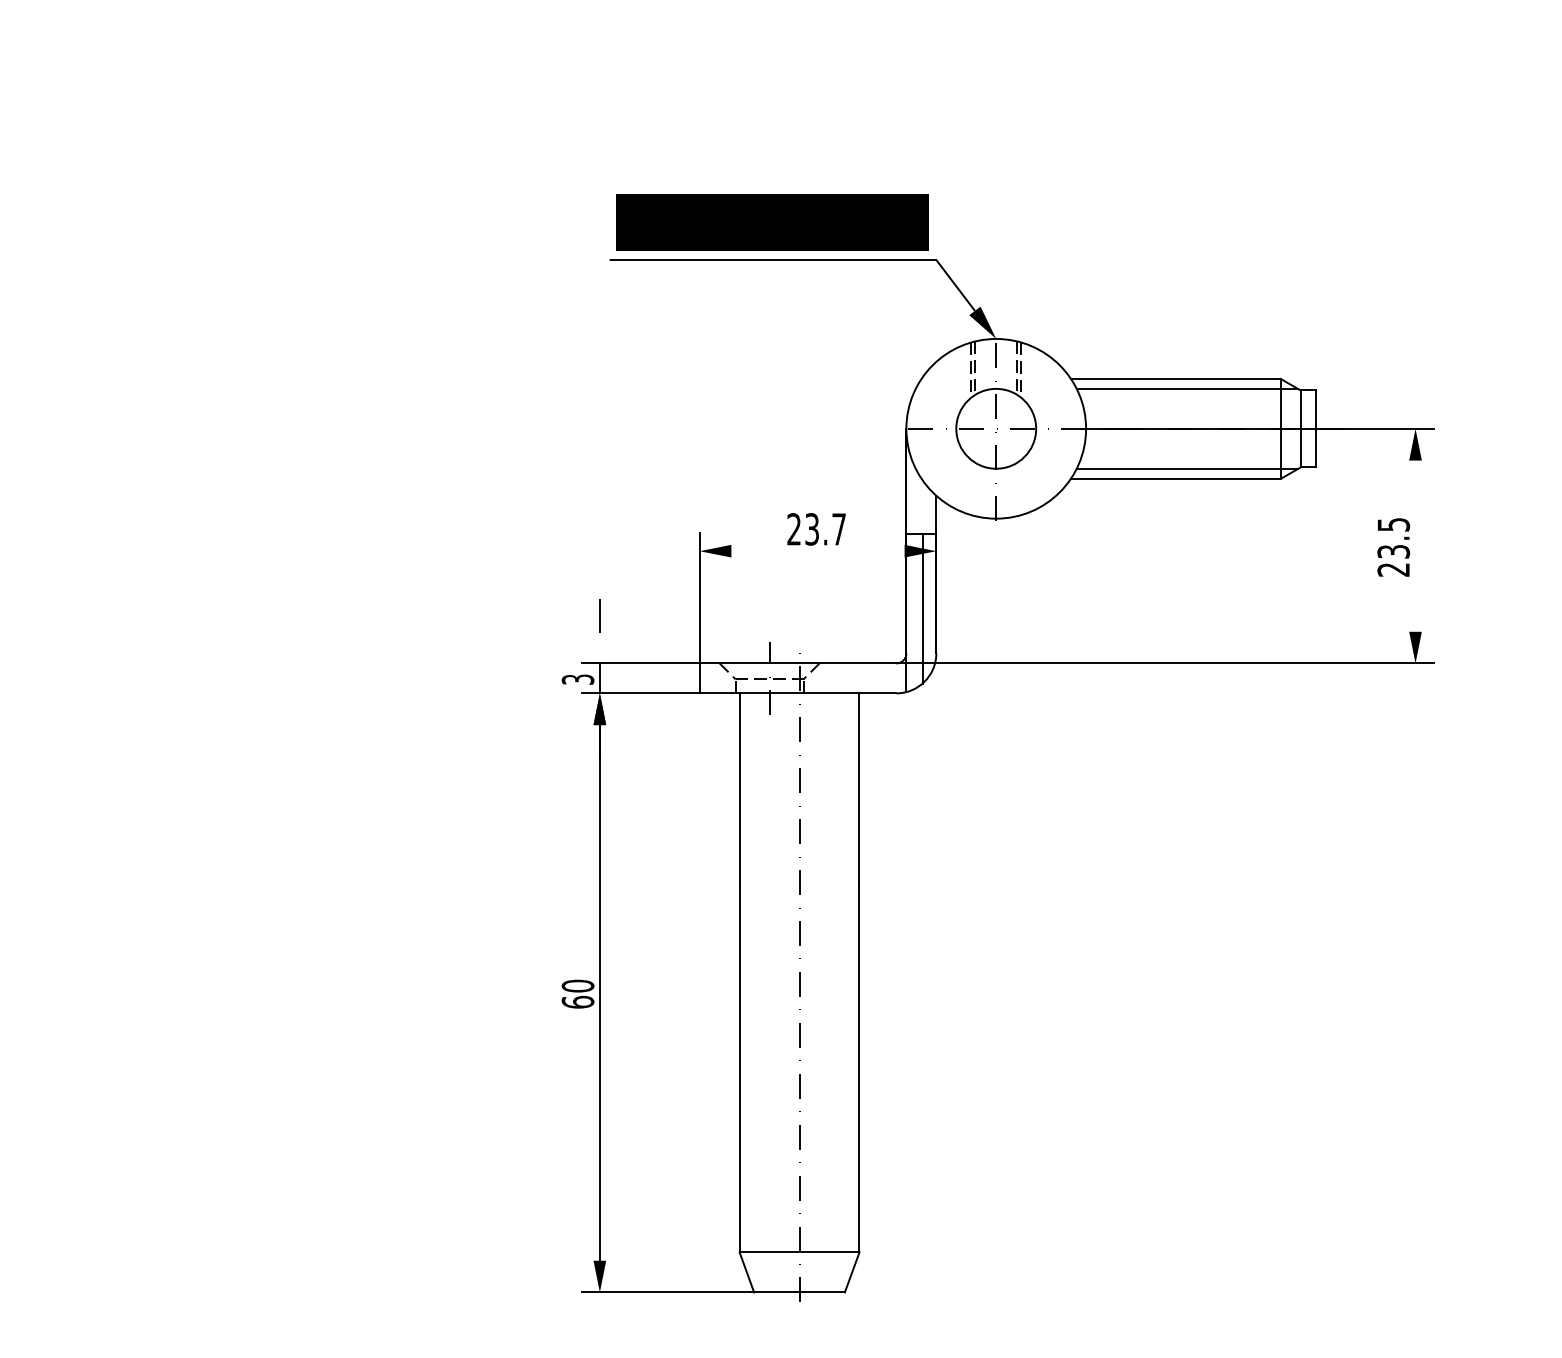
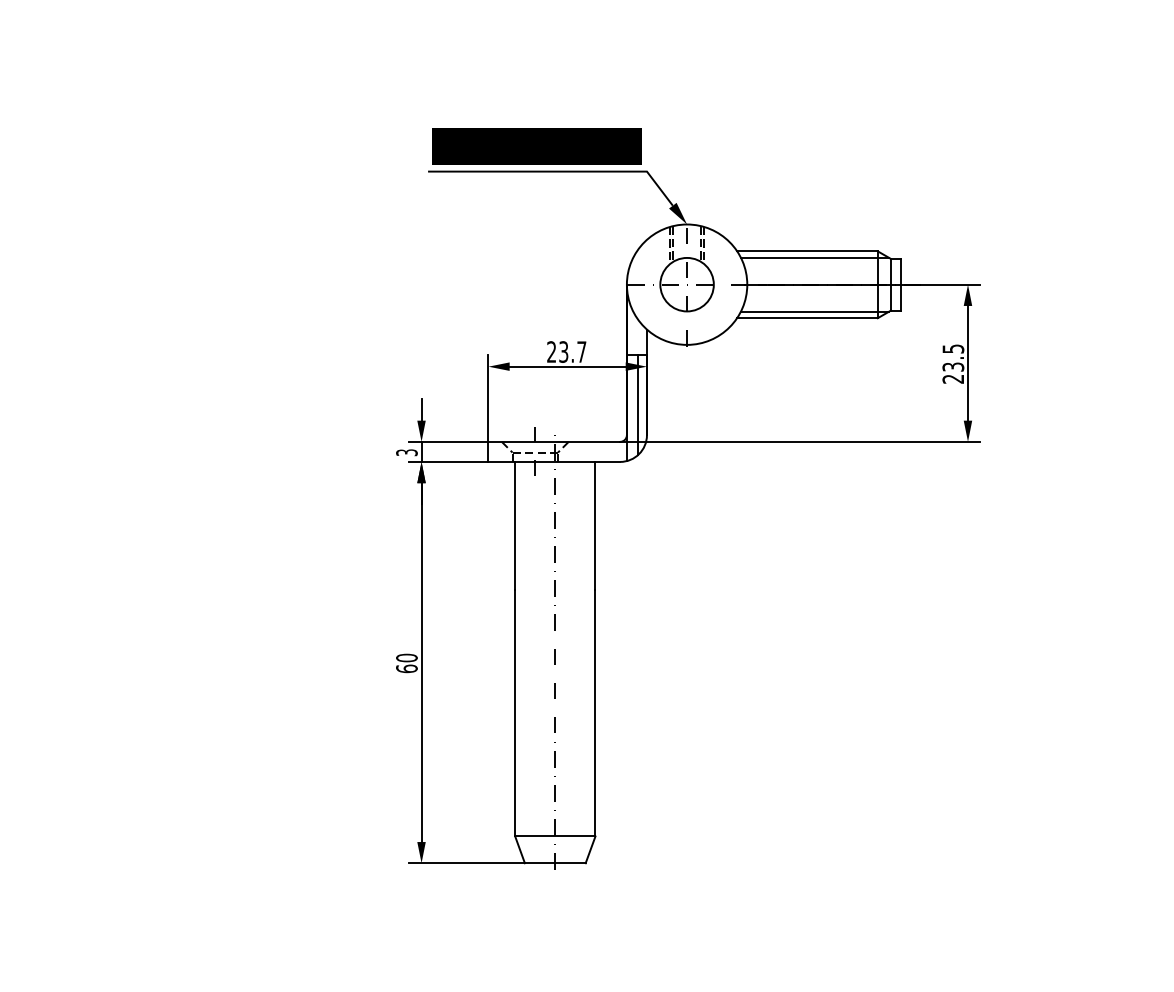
line: (1416, 544) -> (968, 362), added
line: (817, 550) -> (567, 366), added
fill: (599, 646) -> (421, 430), added

